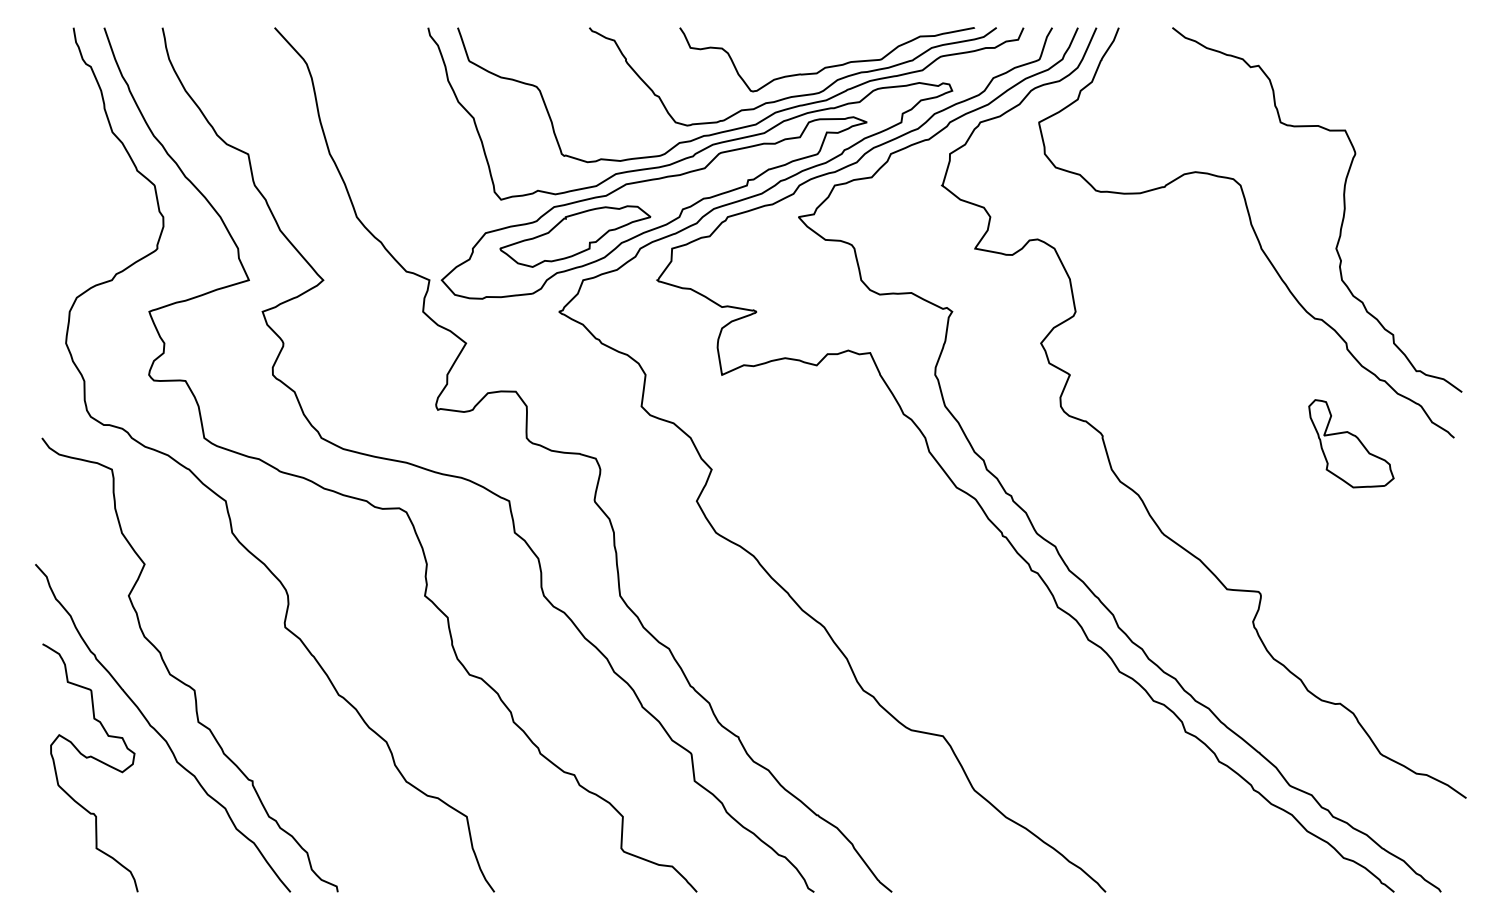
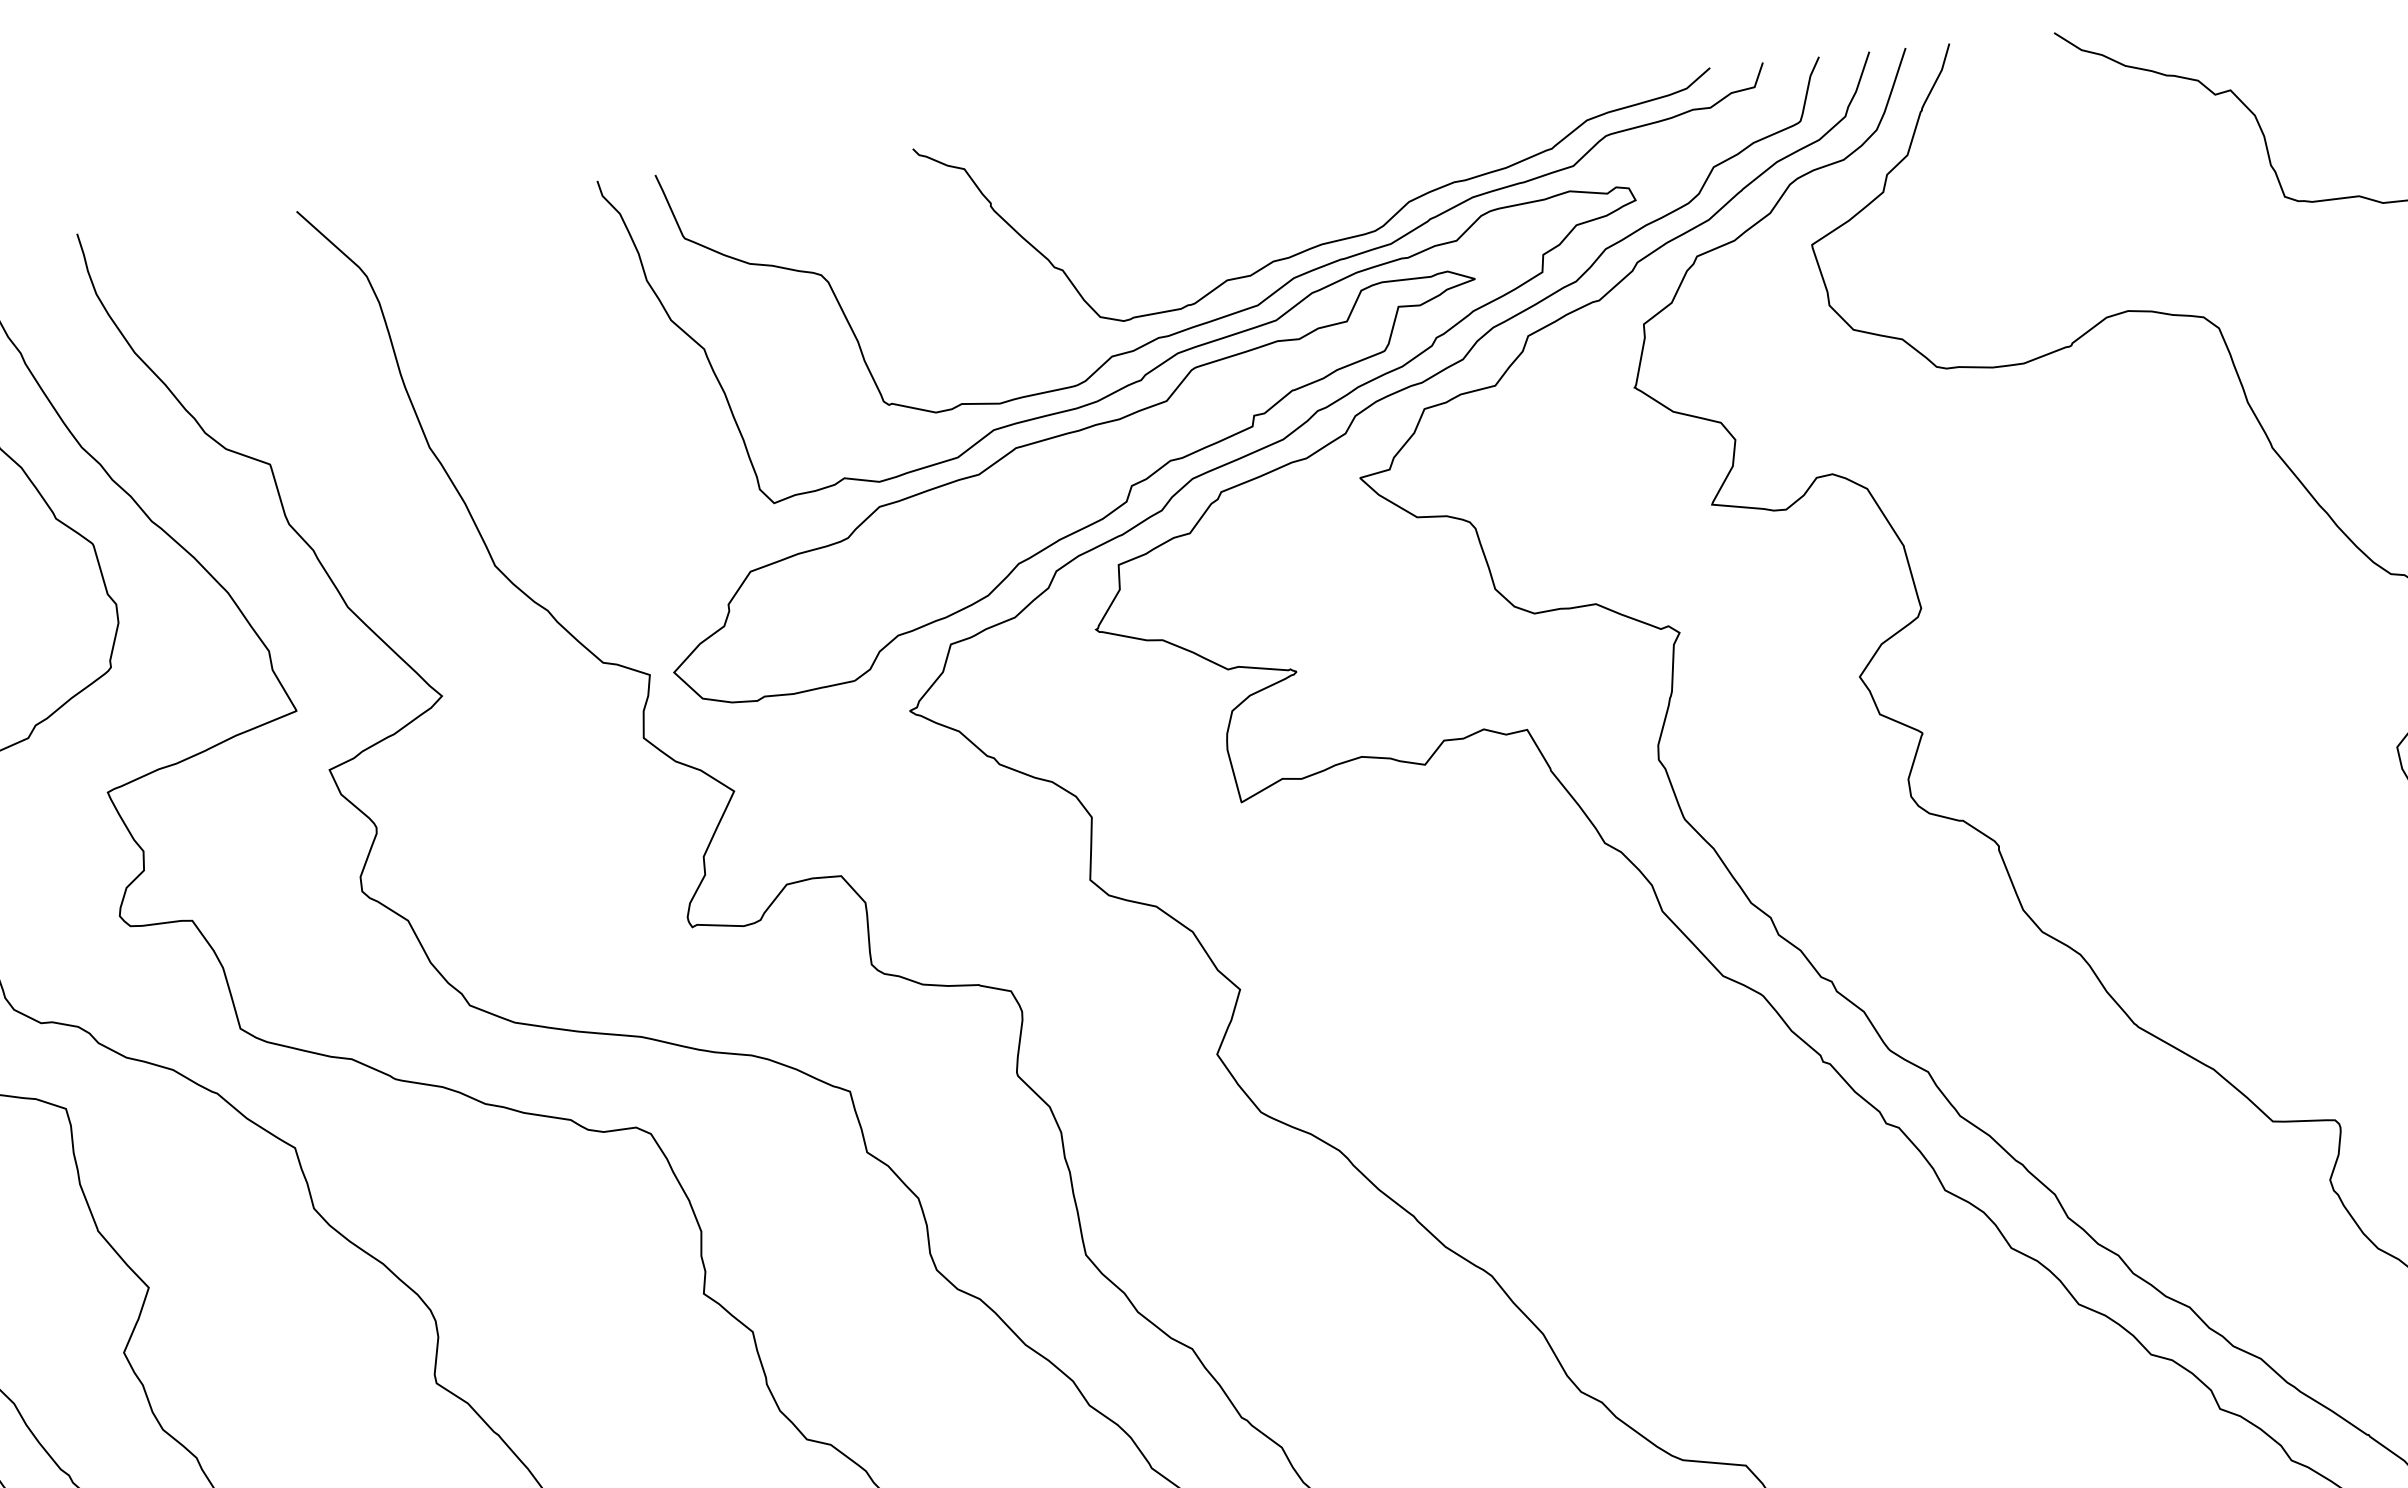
curve: (827, 66) -> (1386, 177), removed
part: (575, 236) -> (927, 560), removed

